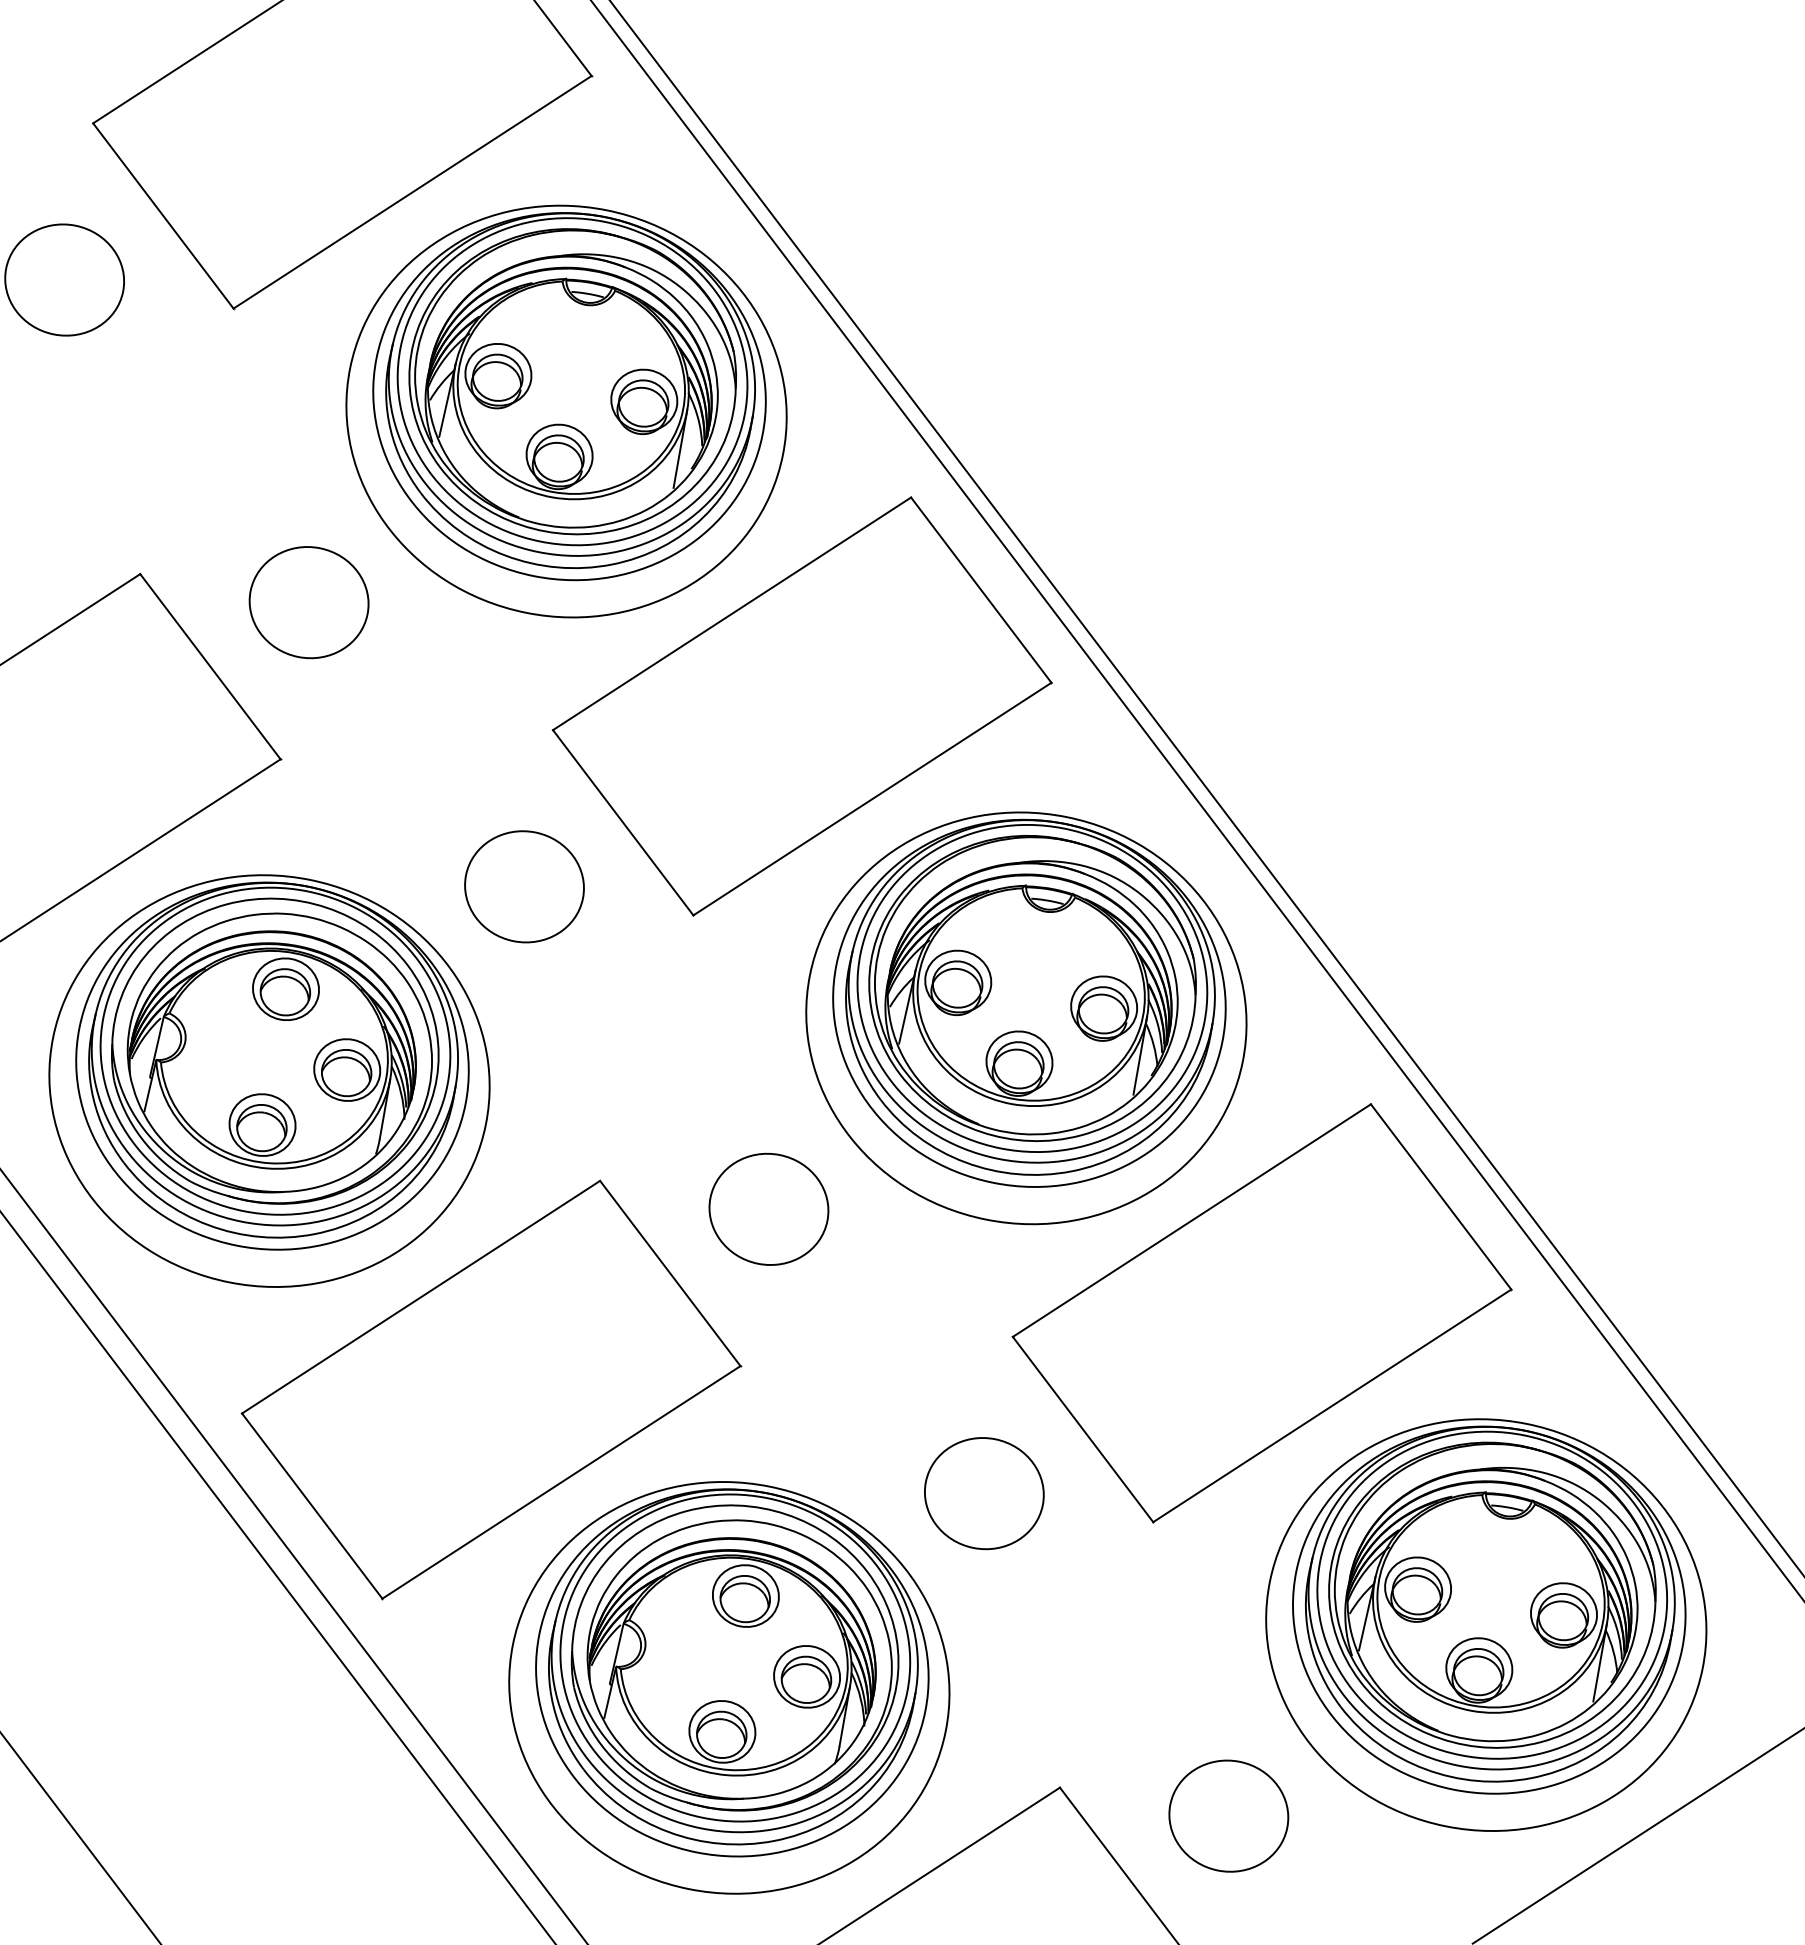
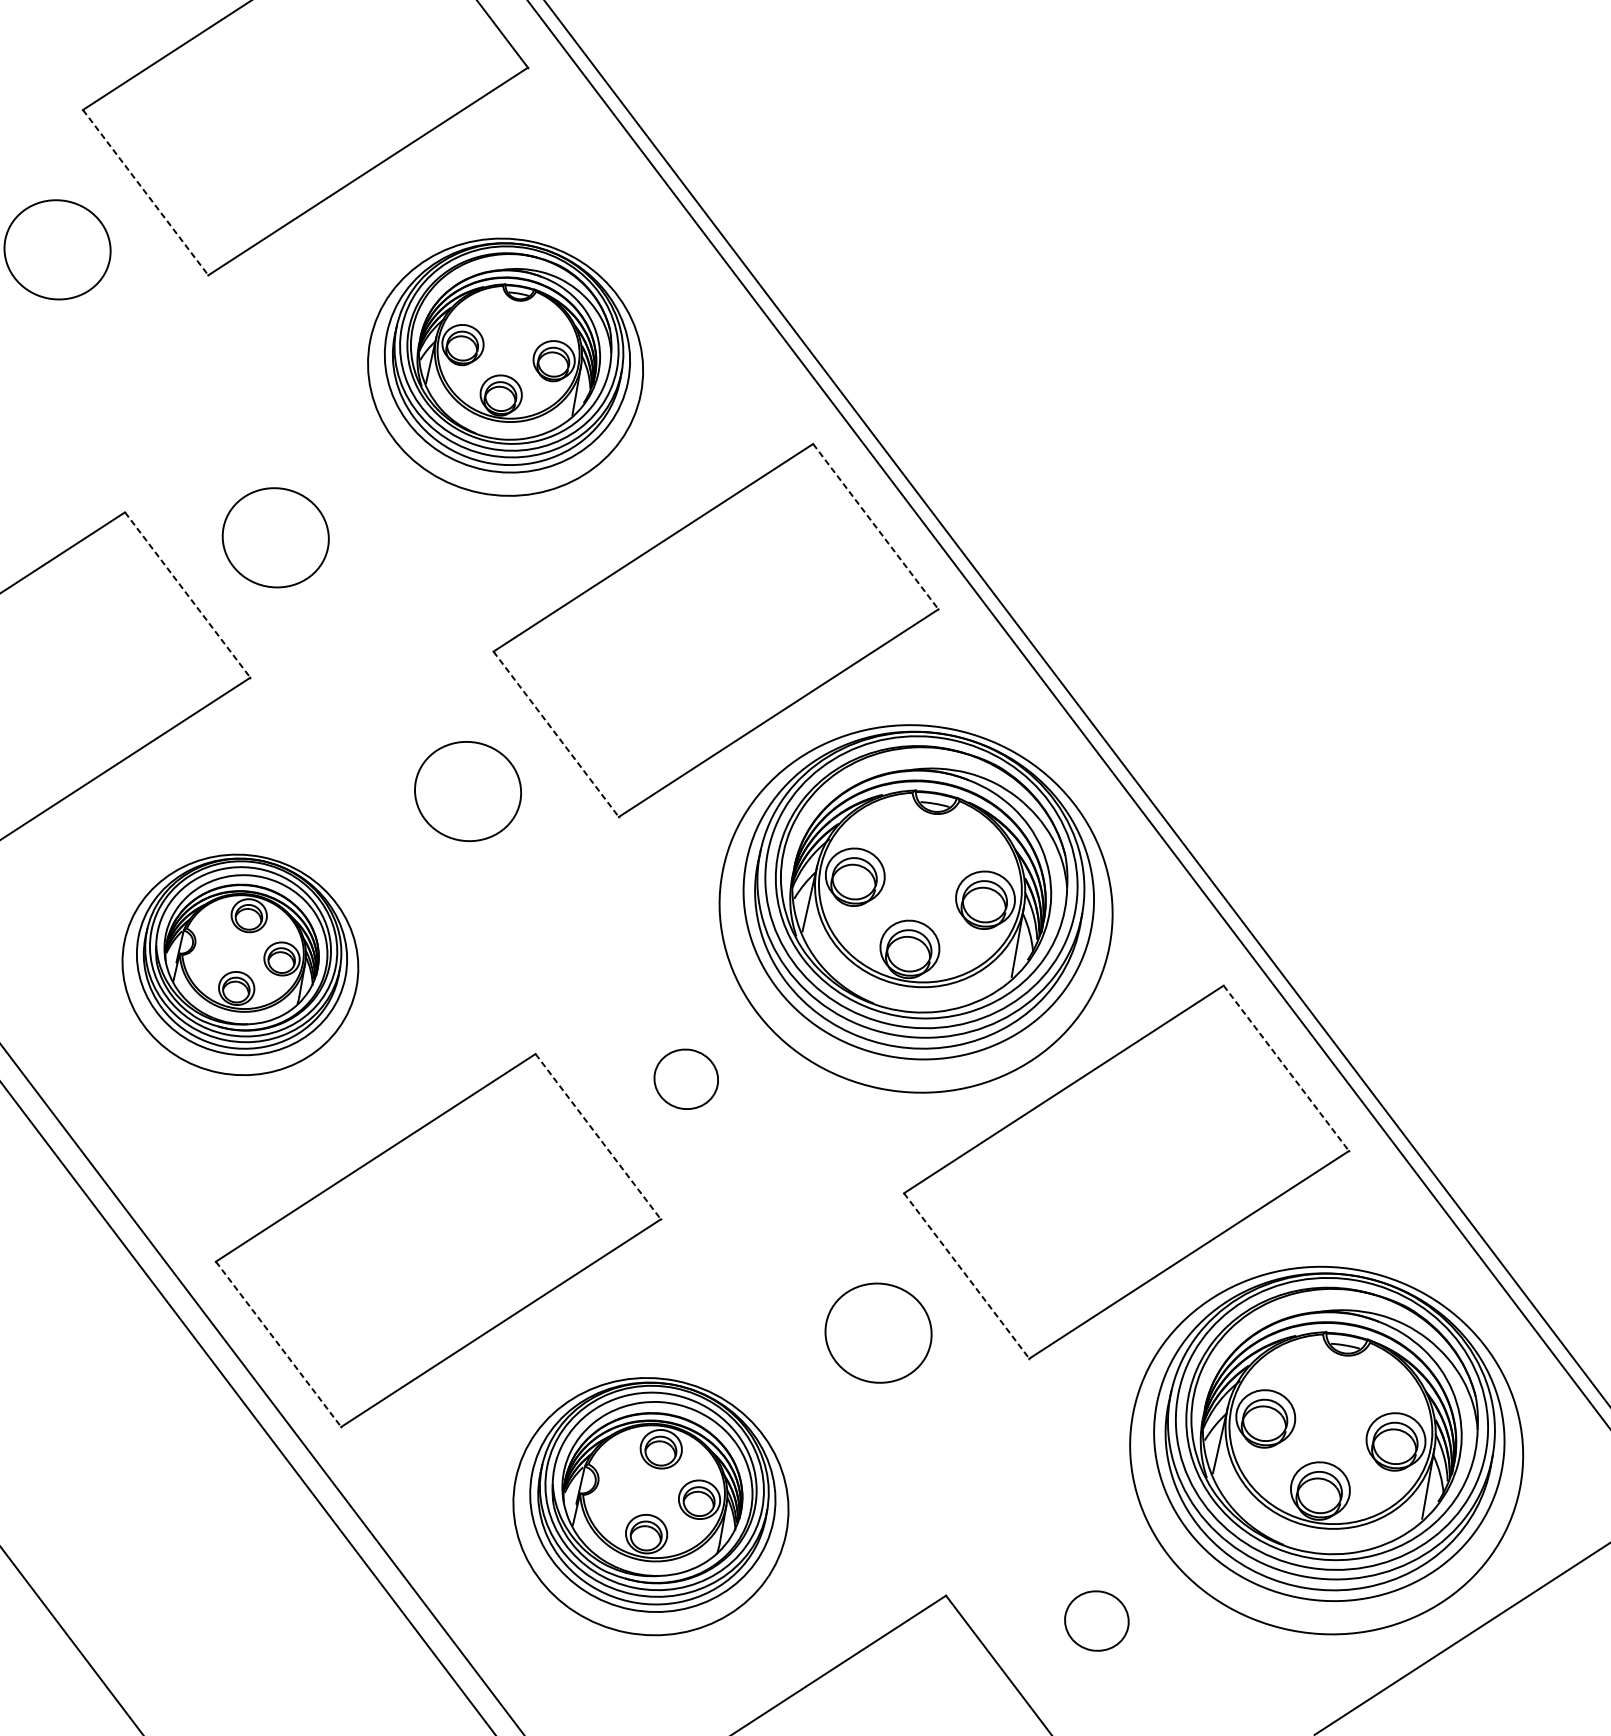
line: (163, 216) -> (145, 193), solid -> dashed
part: (566, 411) -> (505, 367), size x0.7
line: (981, 590) -> (876, 526), solid -> dashed
line: (210, 667) -> (187, 595), solid -> dashed
line: (623, 823) -> (556, 734), solid -> dashed
part: (269, 1080) -> (240, 964), size x0.6
line: (1441, 1197) -> (1286, 1068), solid -> dashed
part: (768, 1208) -> (685, 1078), size x0.6
line: (670, 1273) -> (598, 1136), solid -> dashed
line: (1083, 1429) -> (967, 1275), solid -> dashed
line: (312, 1506) -> (278, 1344), solid -> dashed
part: (729, 1687) -> (651, 1506), size x0.7
part: (1228, 1815) -> (1096, 1620), size x0.6

